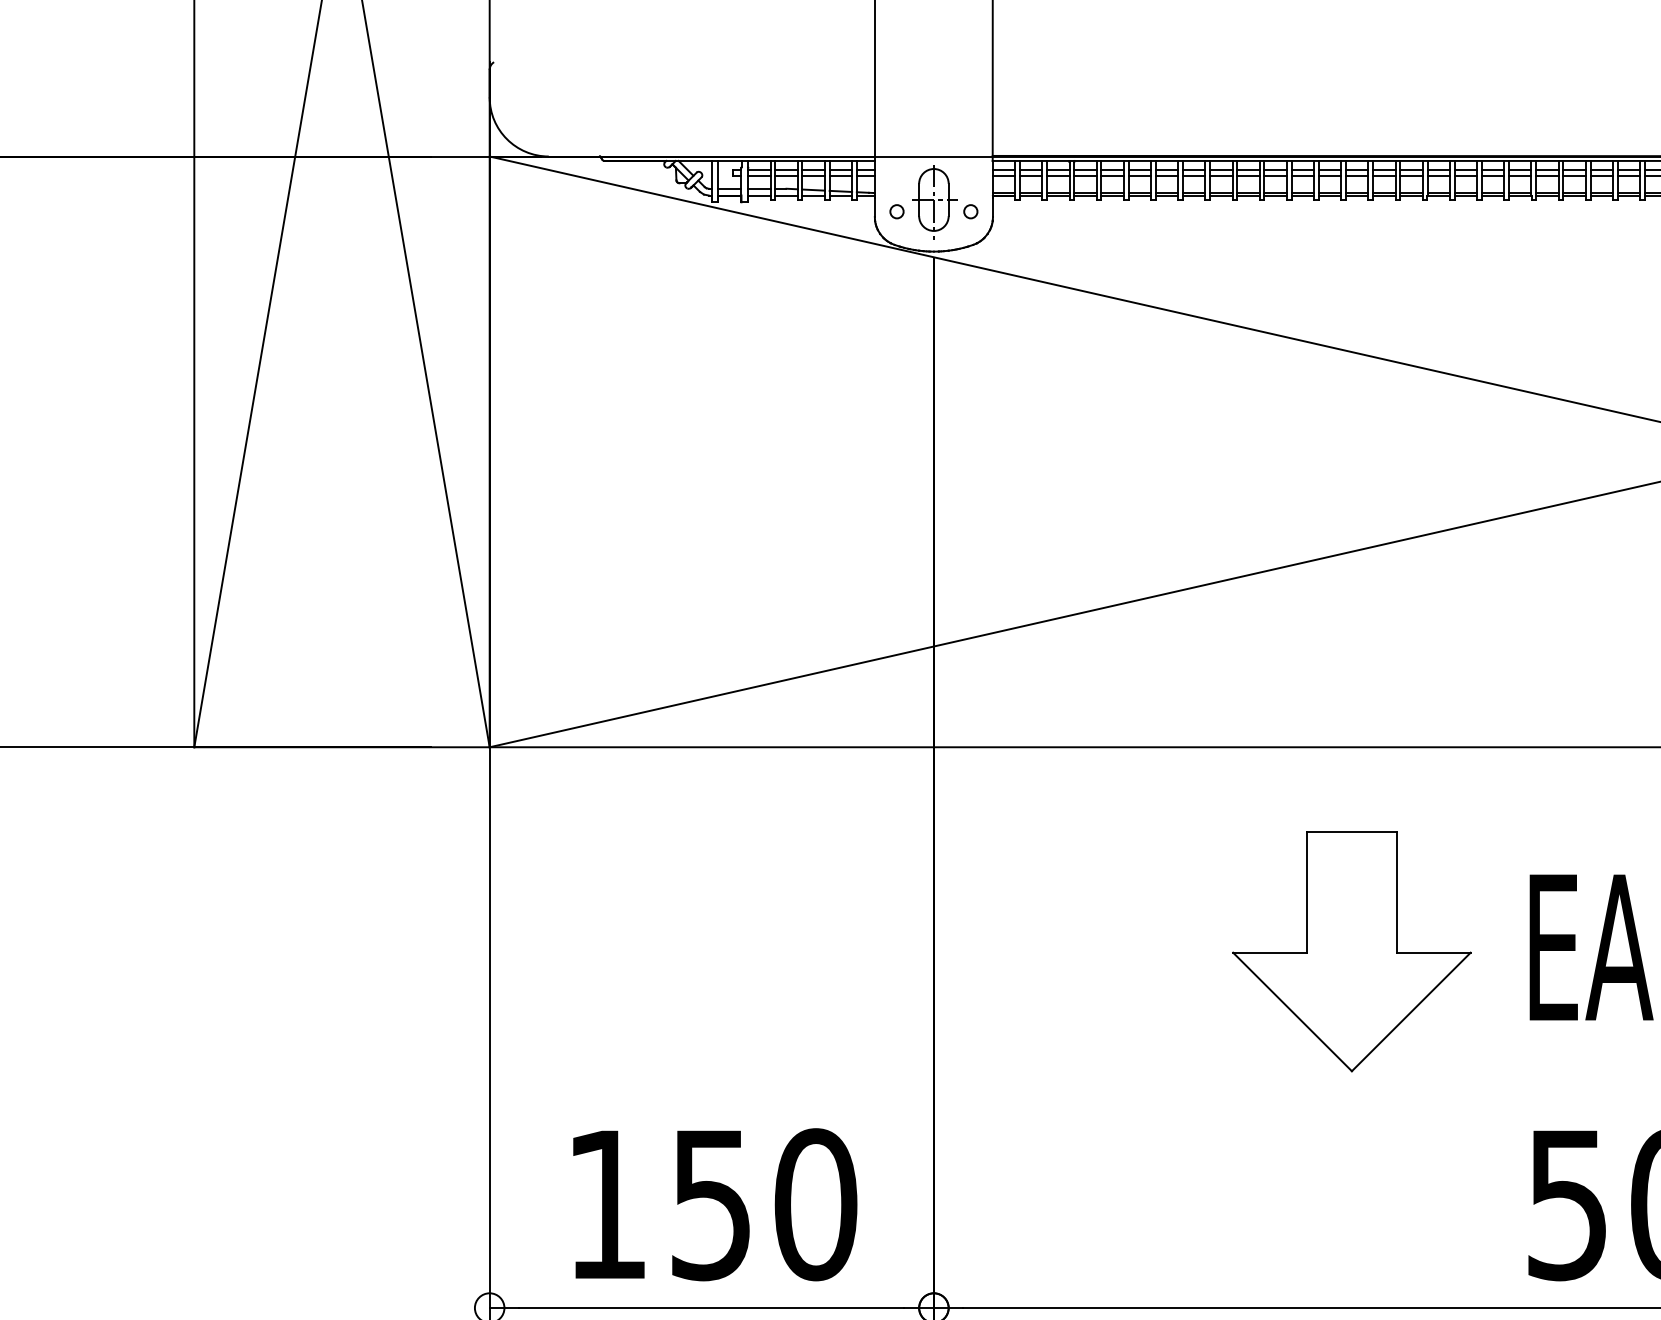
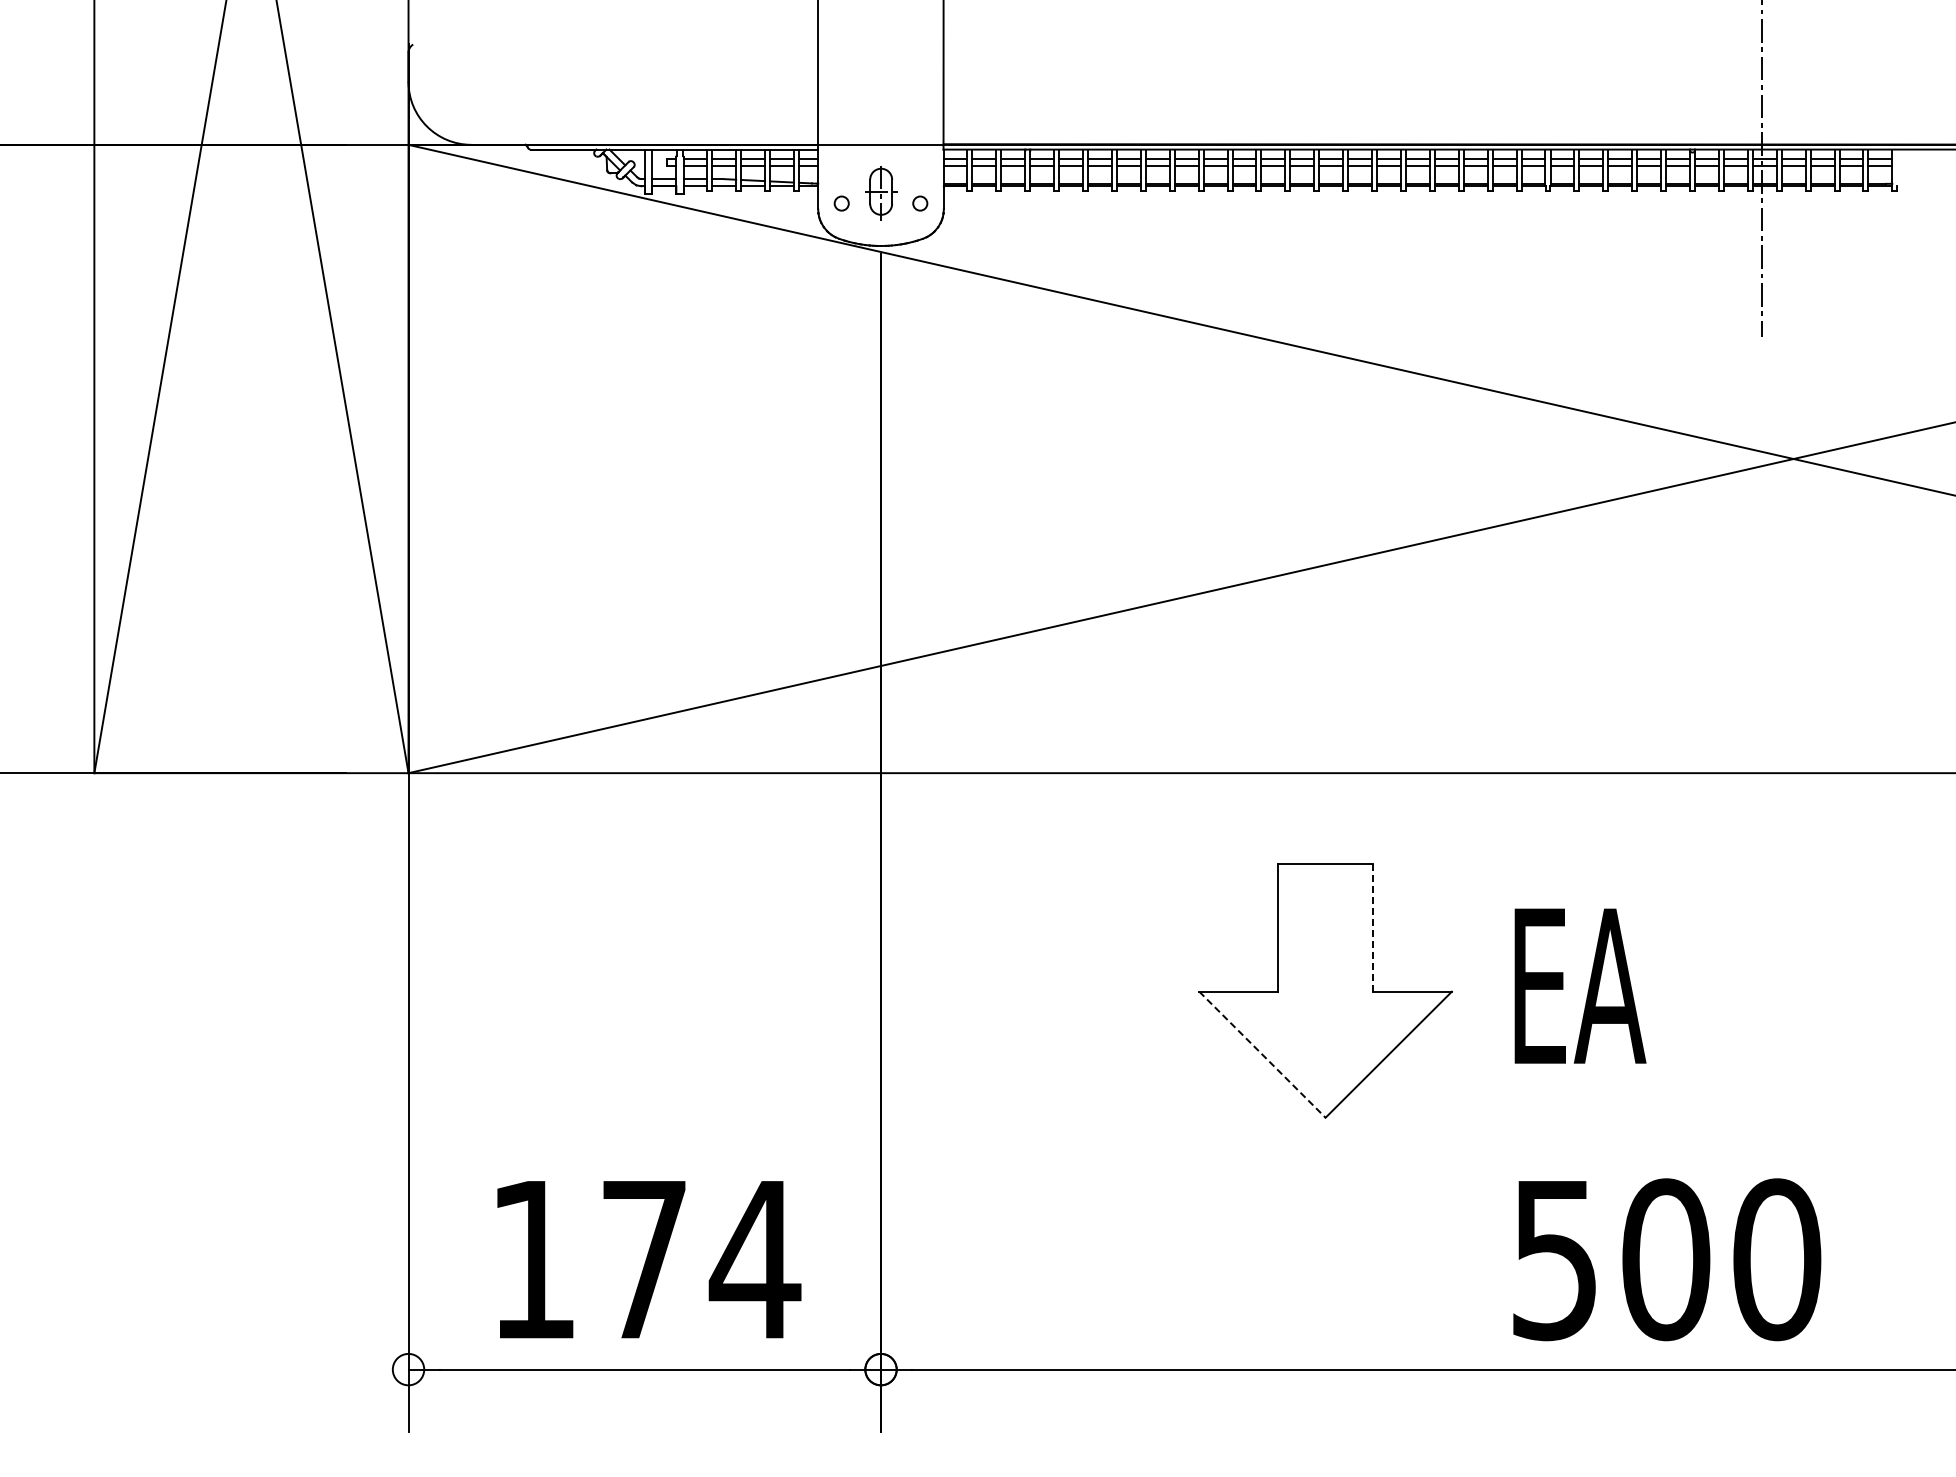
part: (934, 202) -> (881, 193), size x0.7
line: (1396, 892) -> (1373, 927), solid -> dashed
line: (1292, 1012) -> (1262, 1055), solid -> dashed
text: (765, 1204) -> (701, 1259), 150 -> 174

